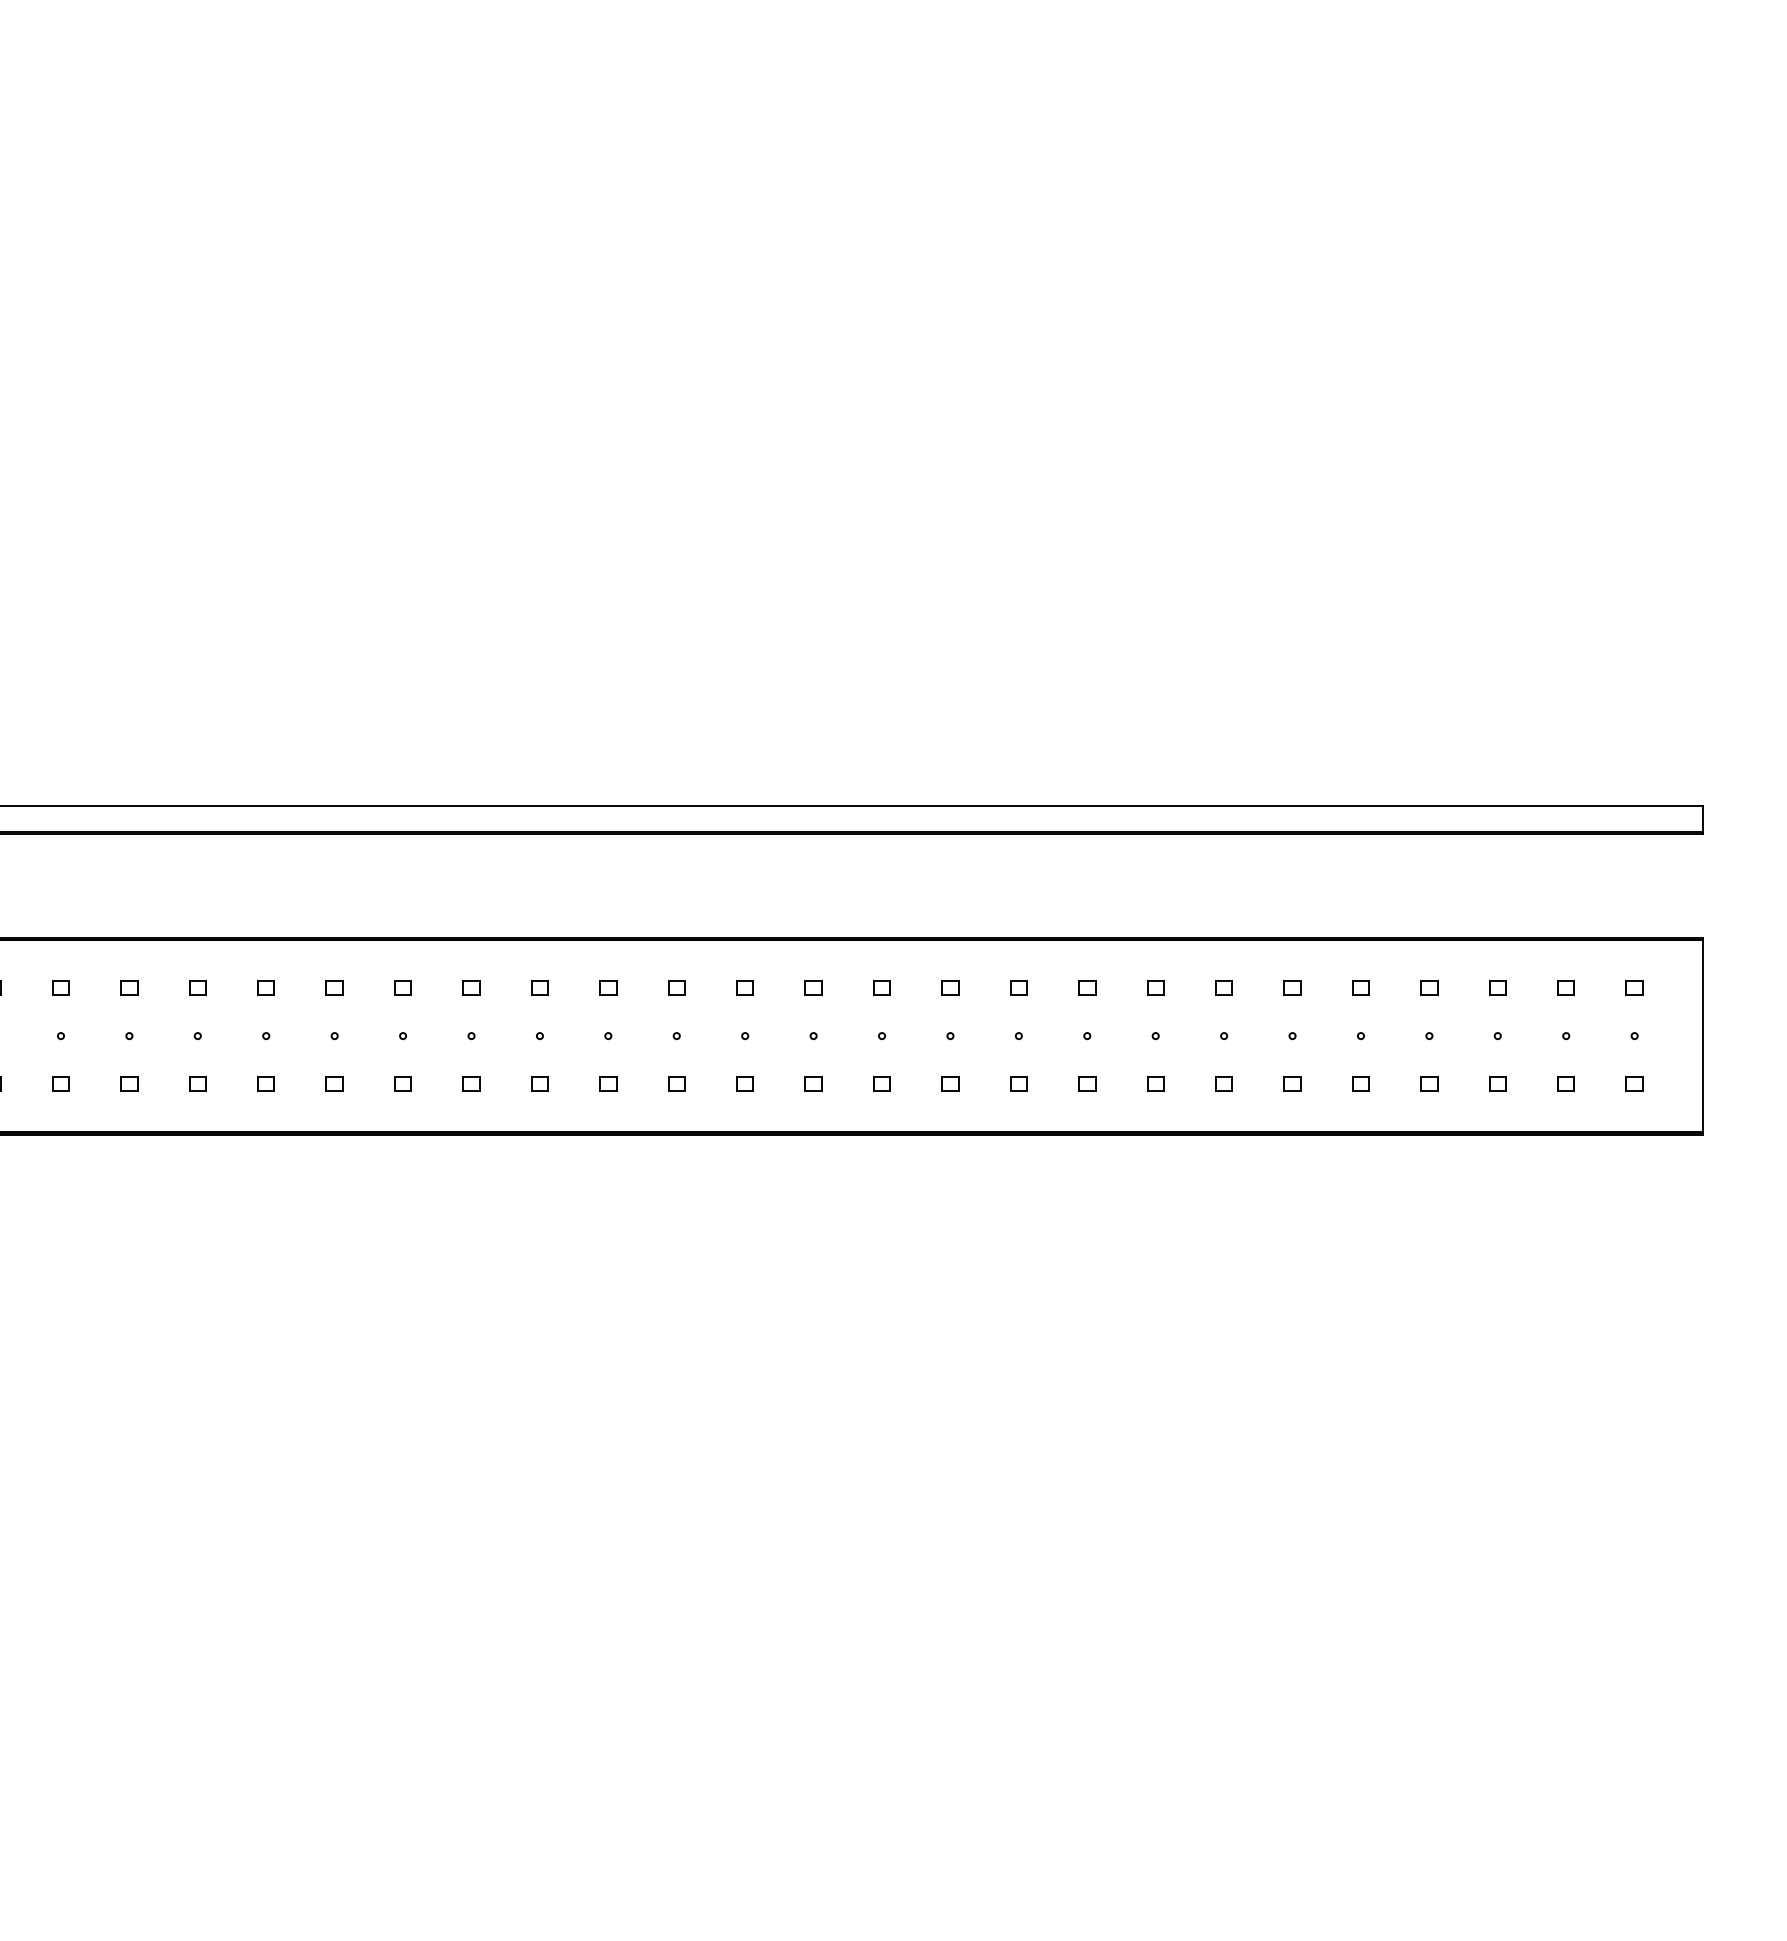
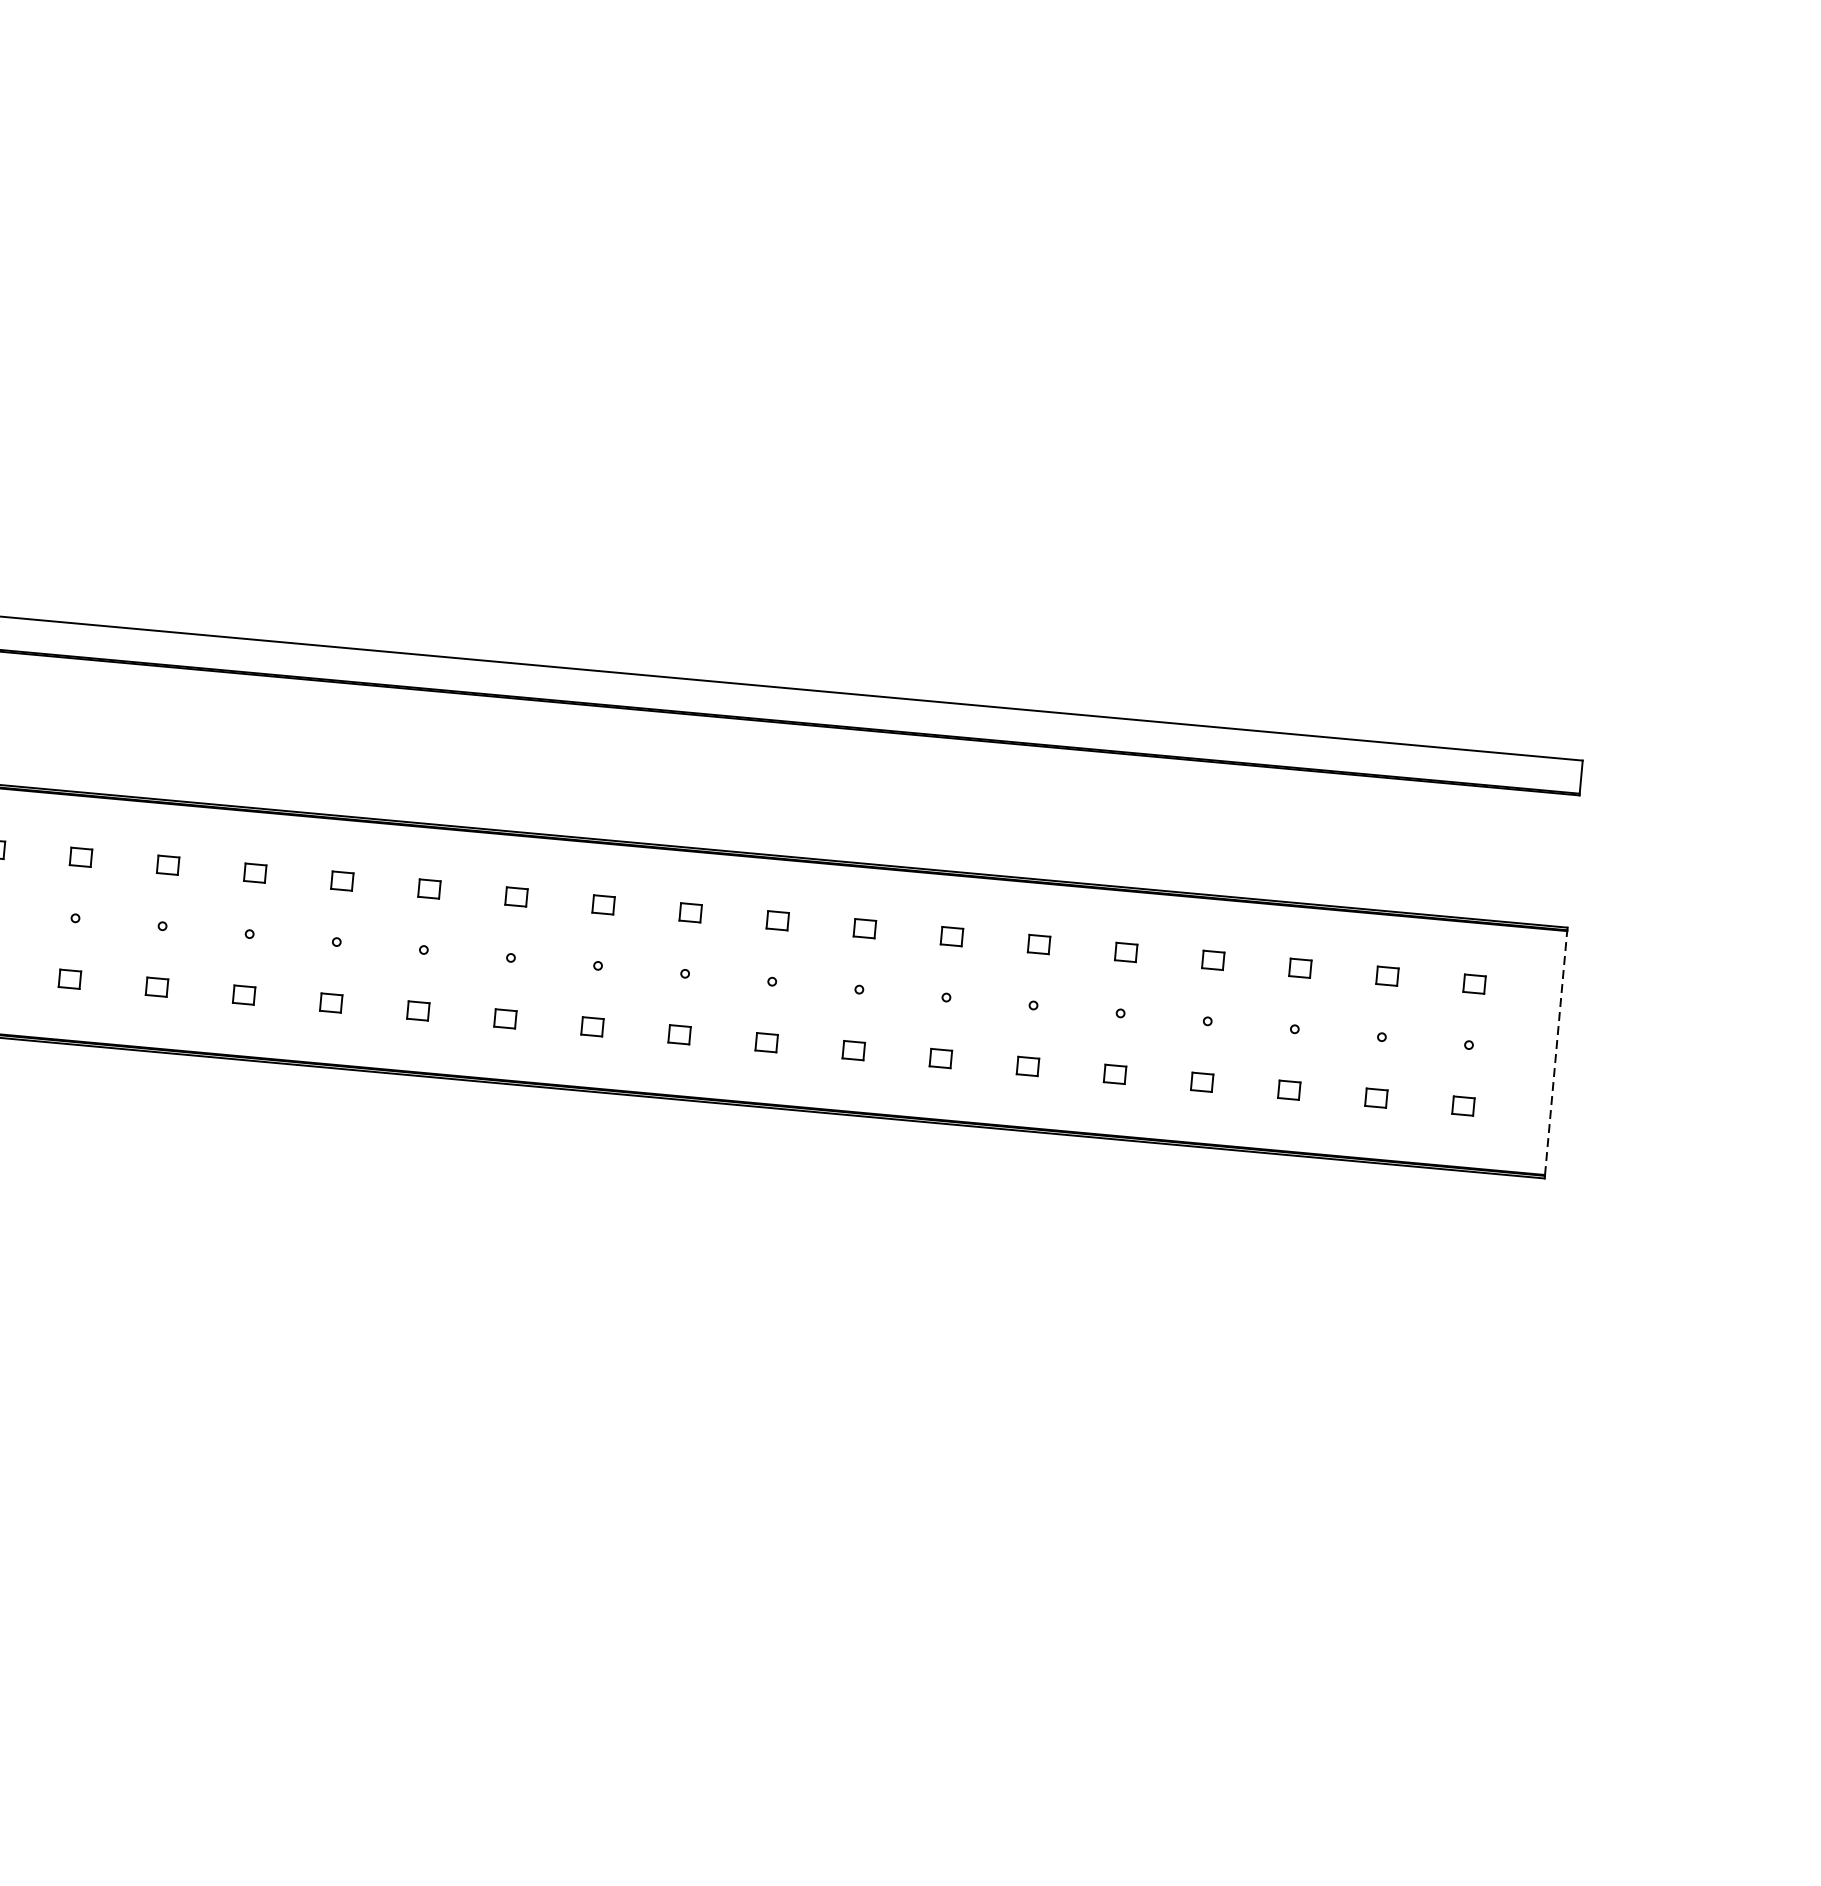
line: (1703, 1036) -> (1556, 1053), solid -> dashed

